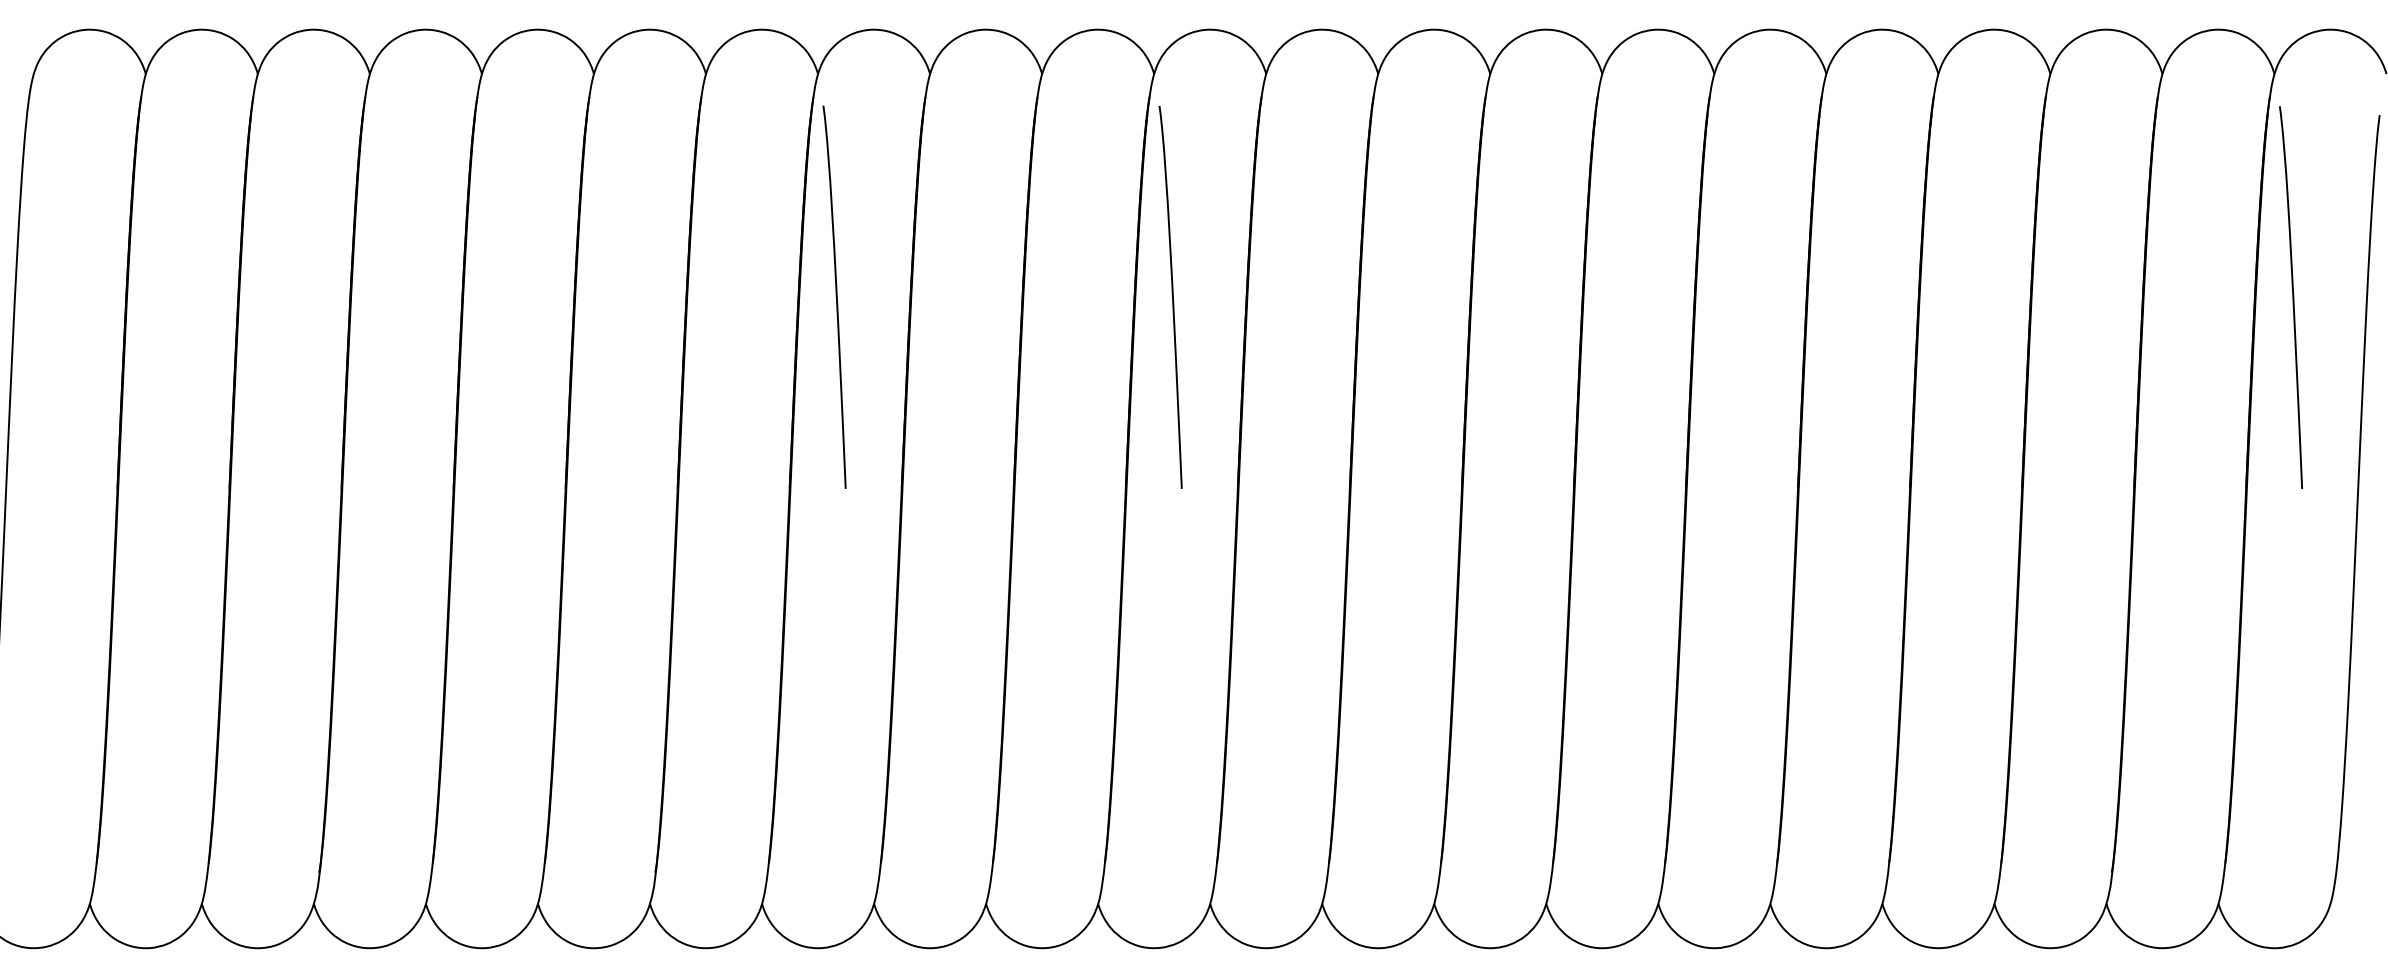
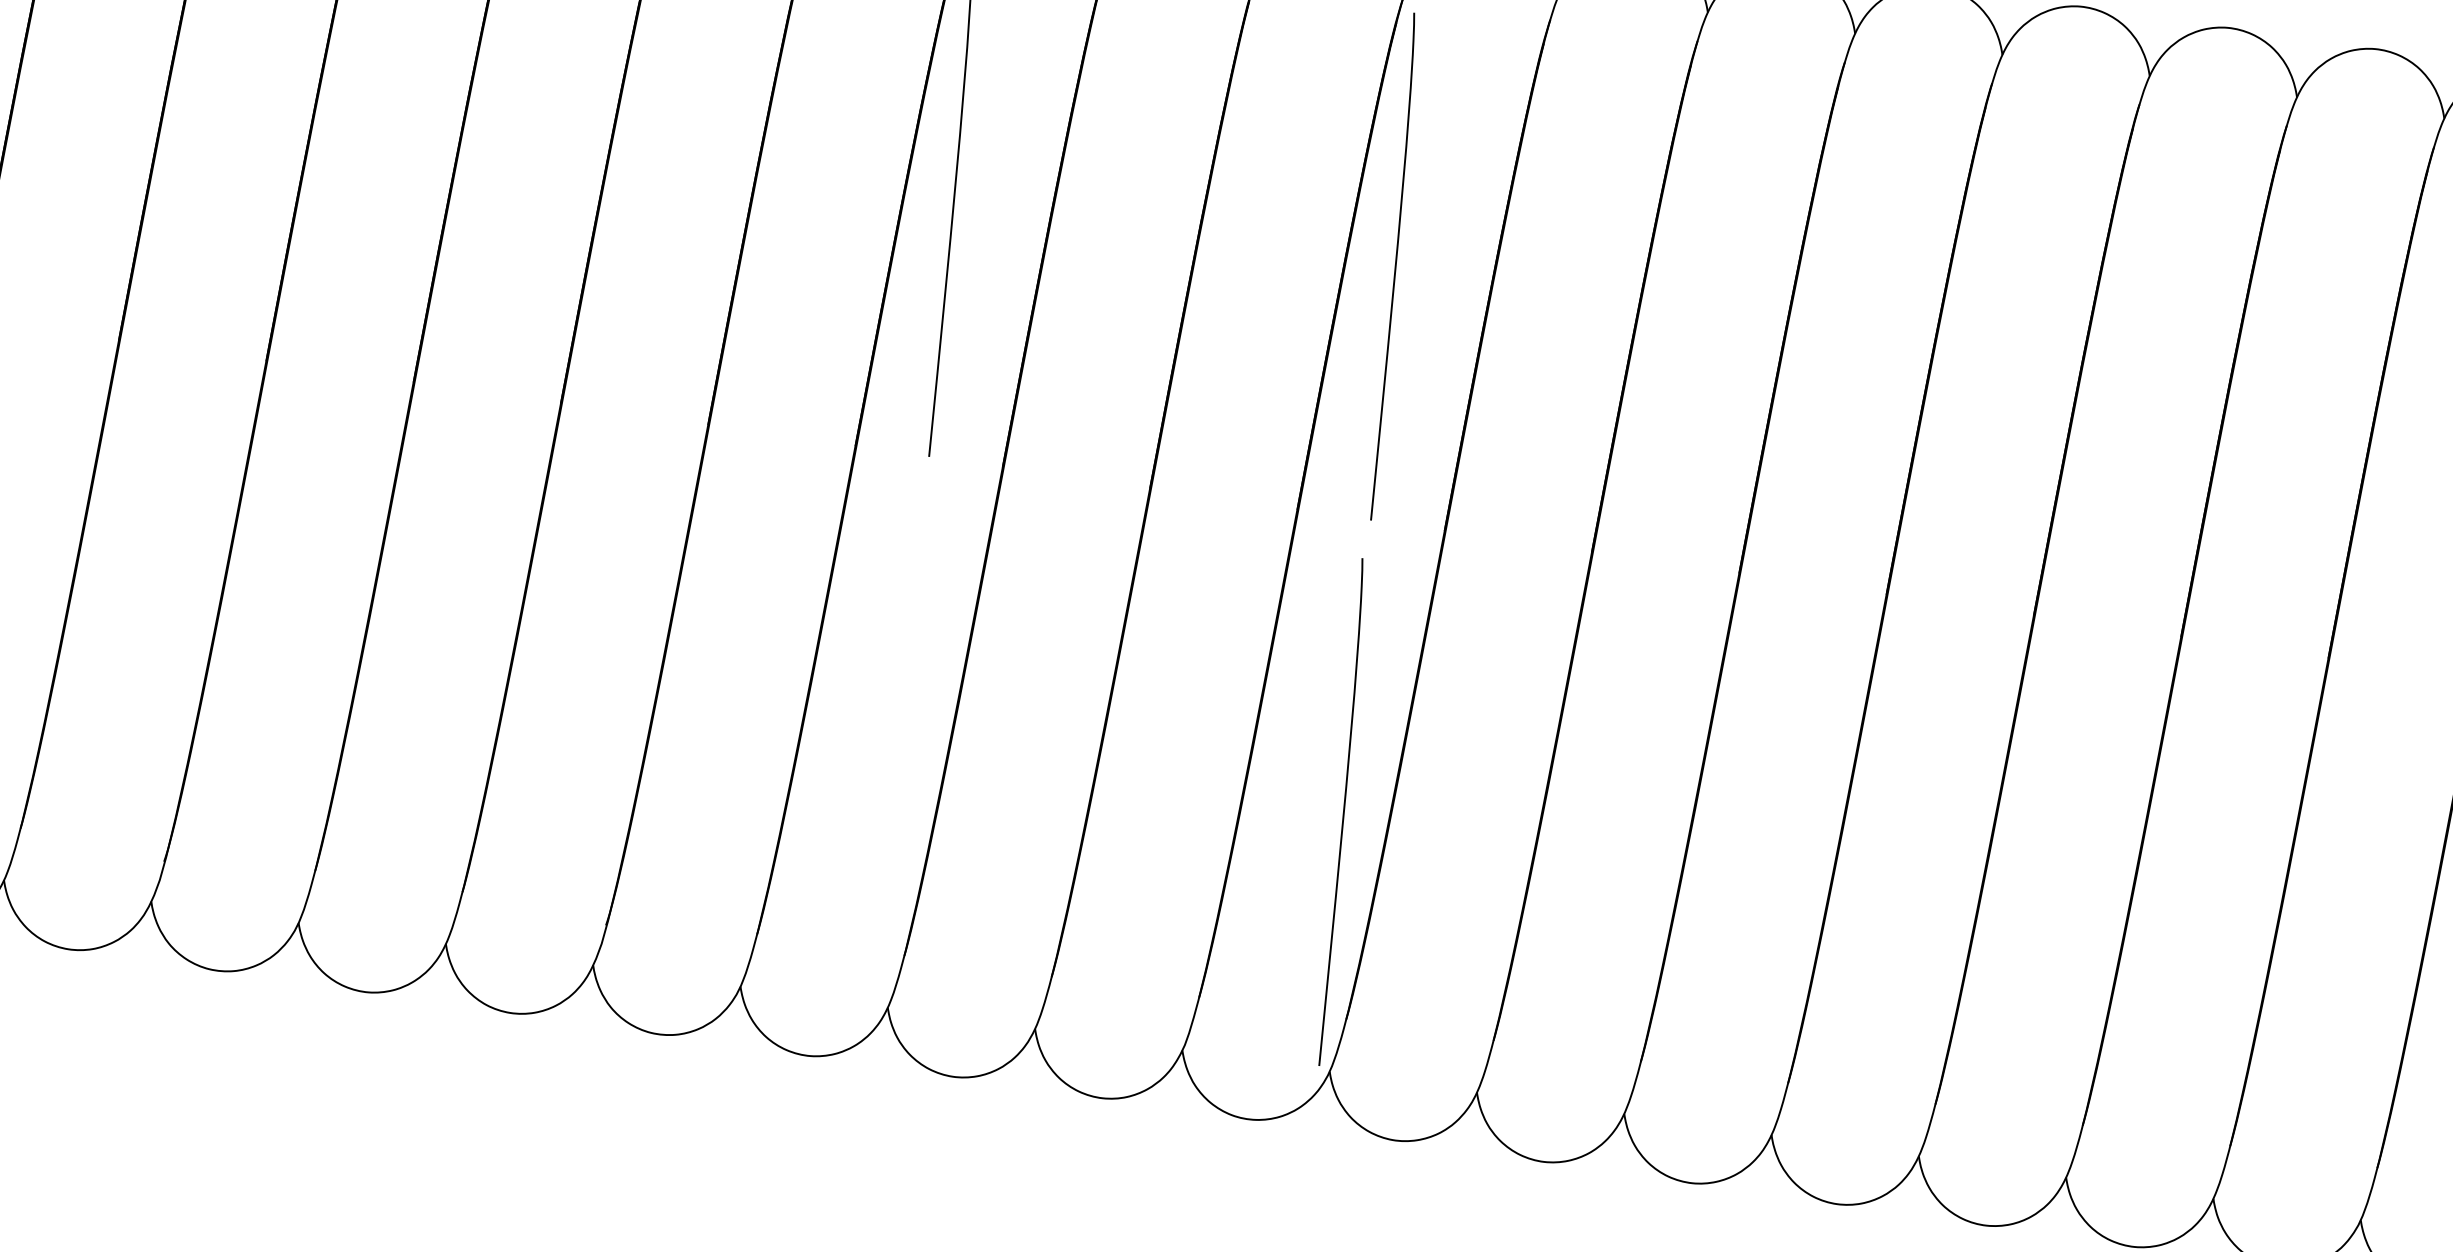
curve: (1192, 708) -> (1343, 811), added

